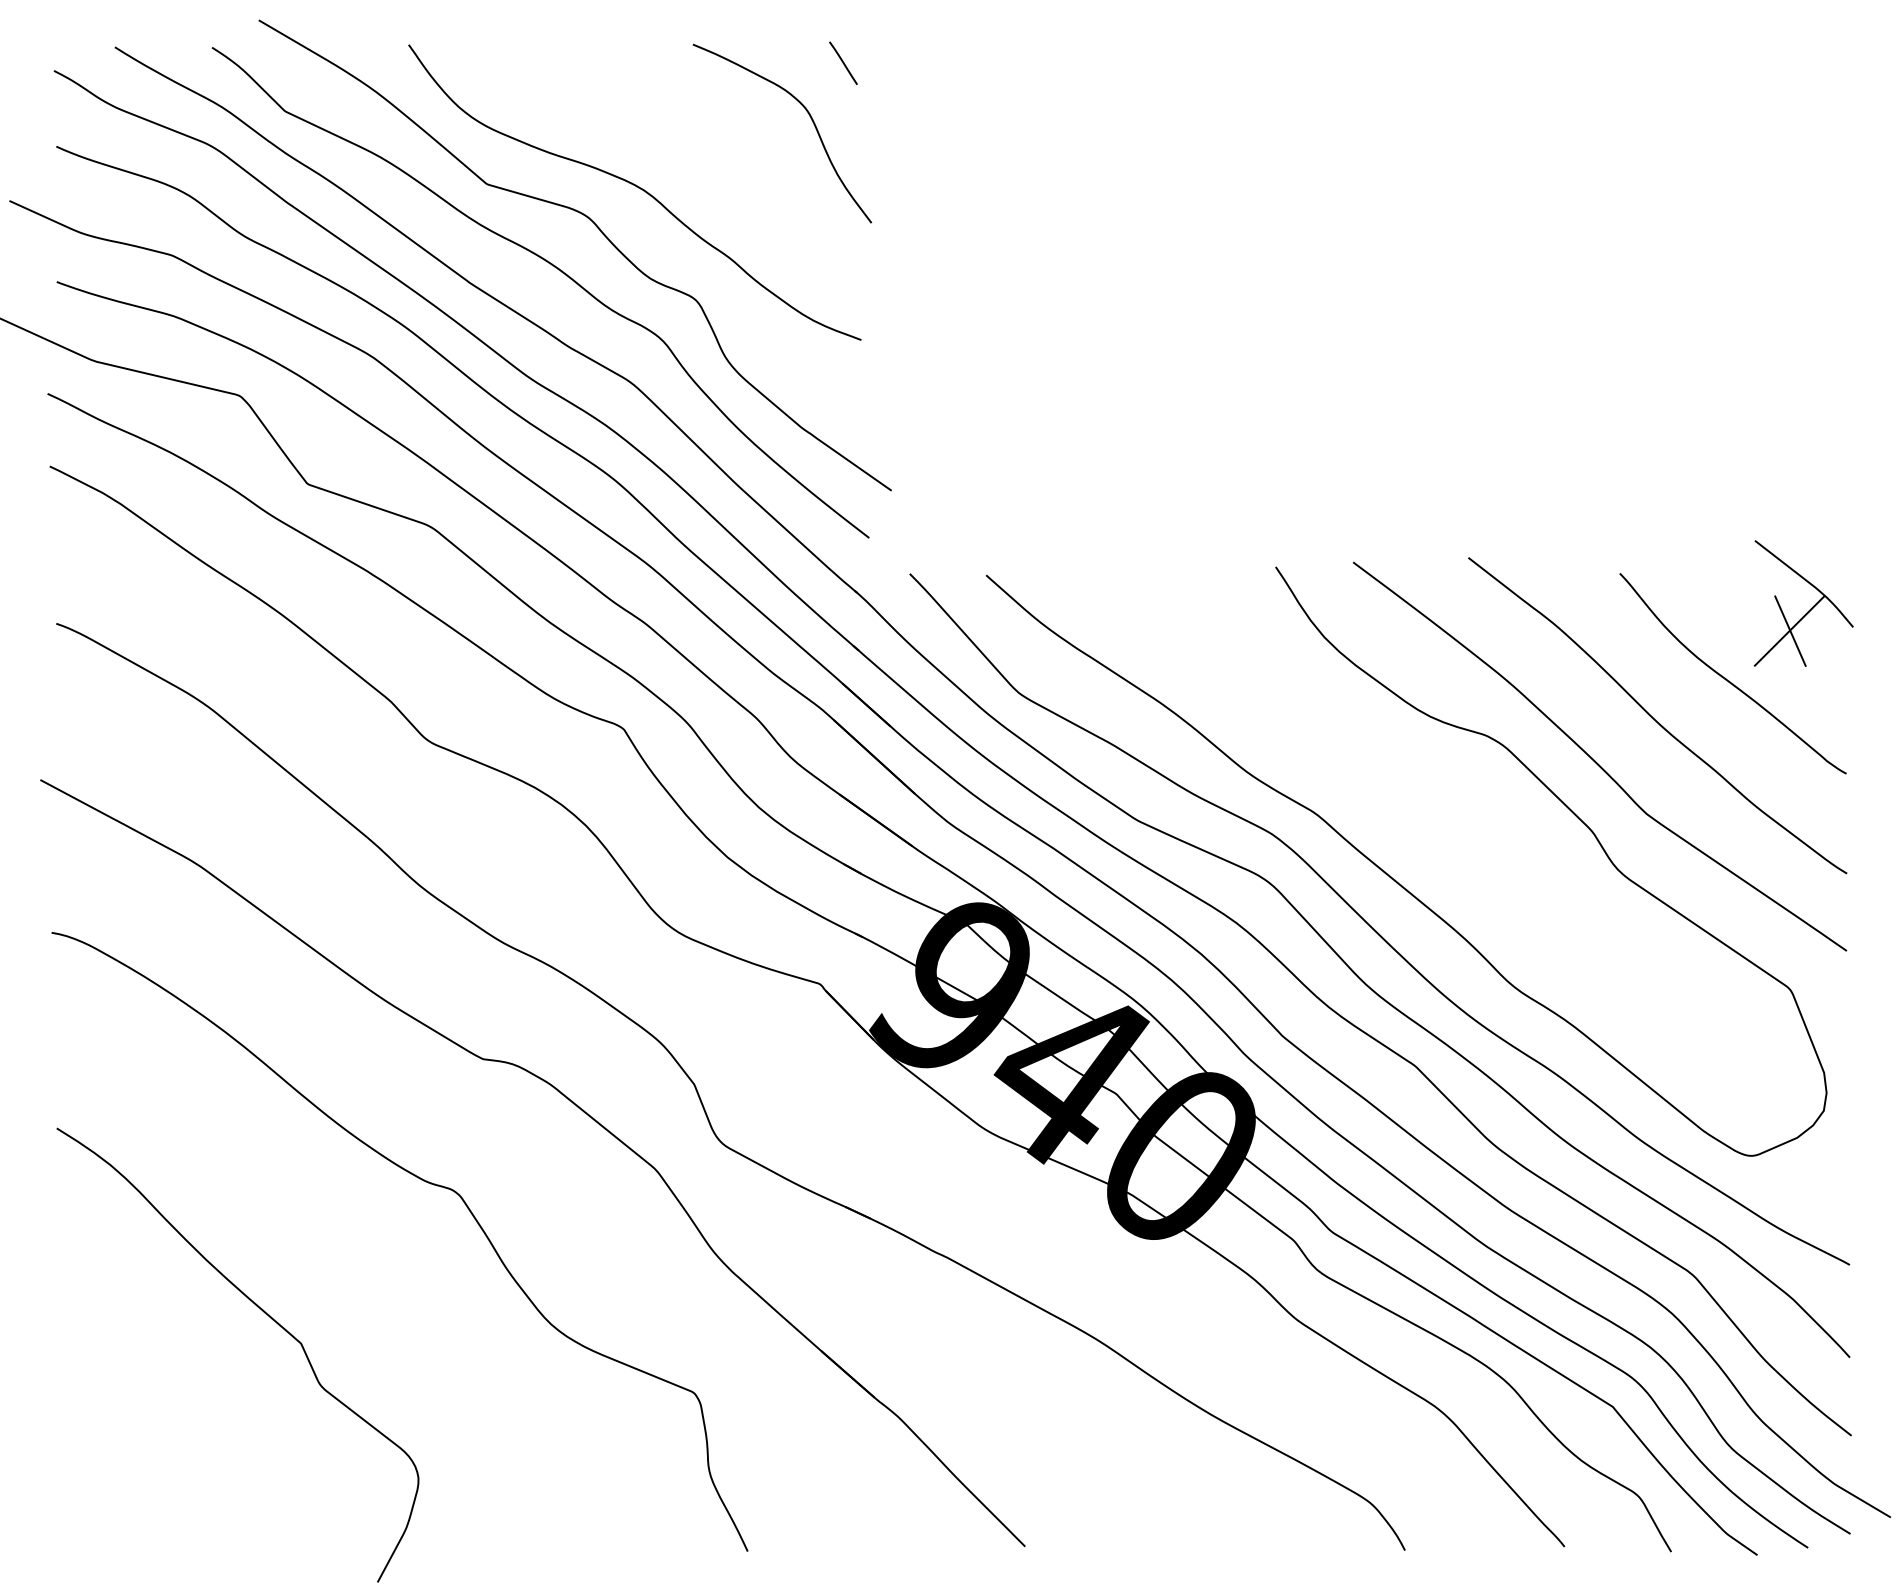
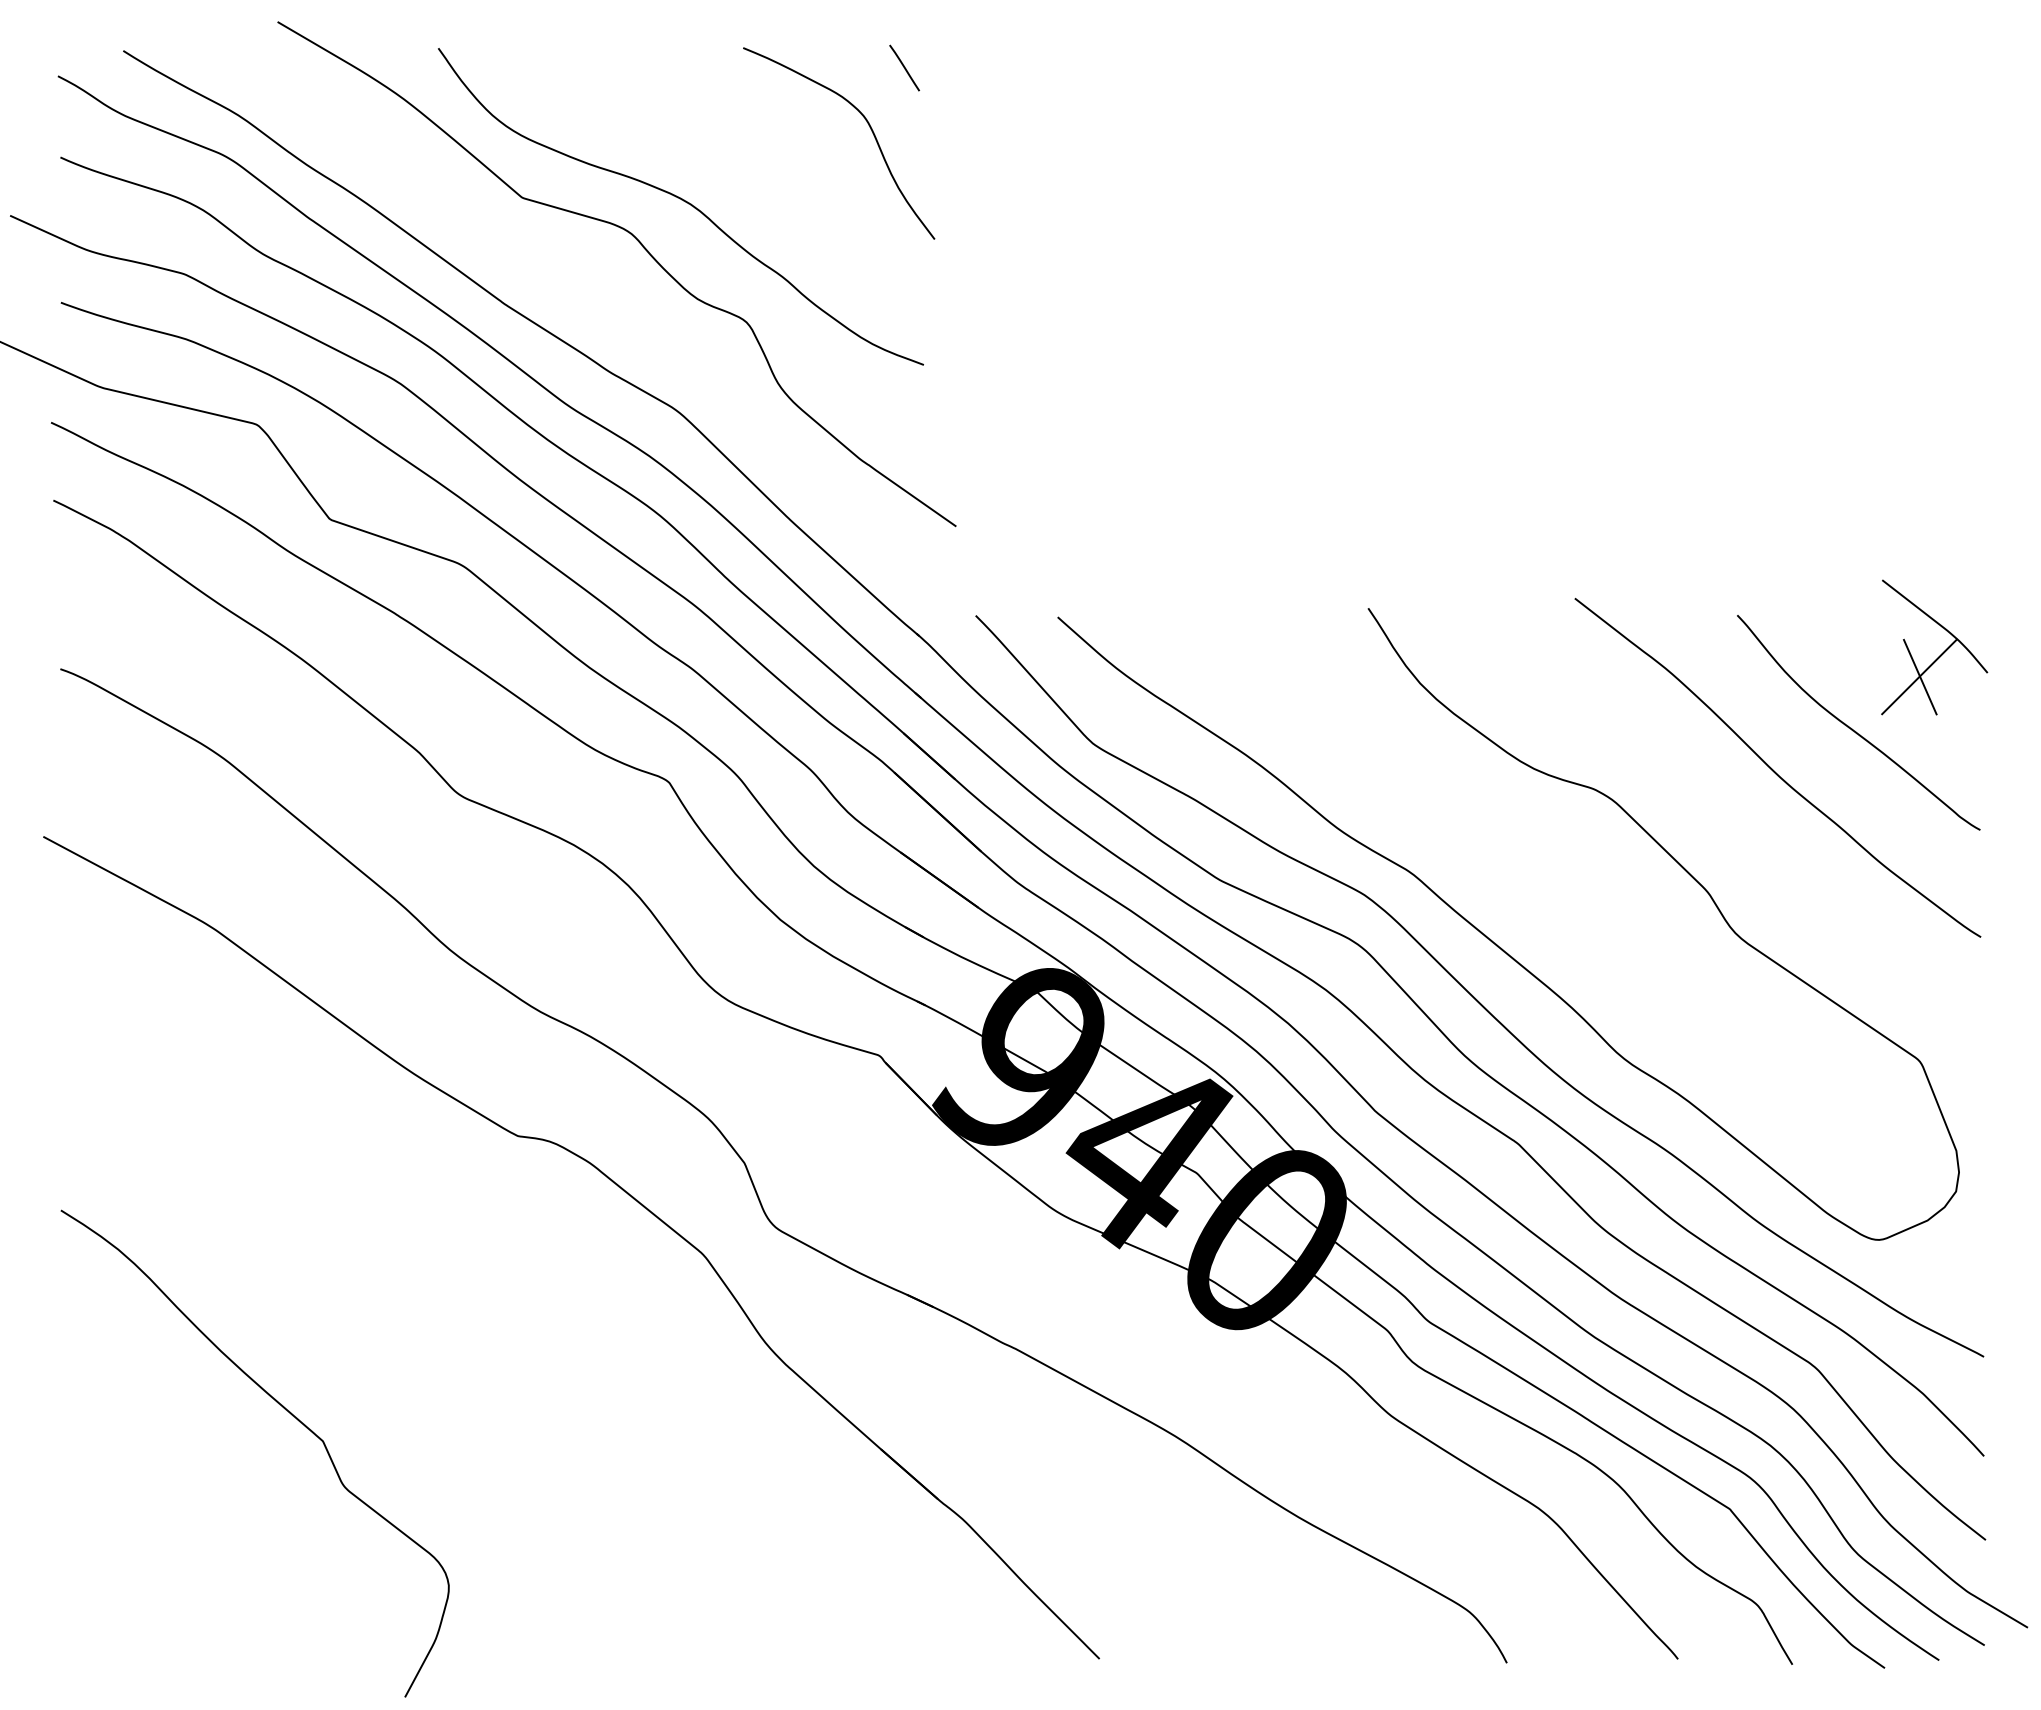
curve: (555, 268) -> (595, 288), removed
curve: (1595, 760) -> (1711, 815), removed
curve: (425, 1182) -> (456, 1268), removed

